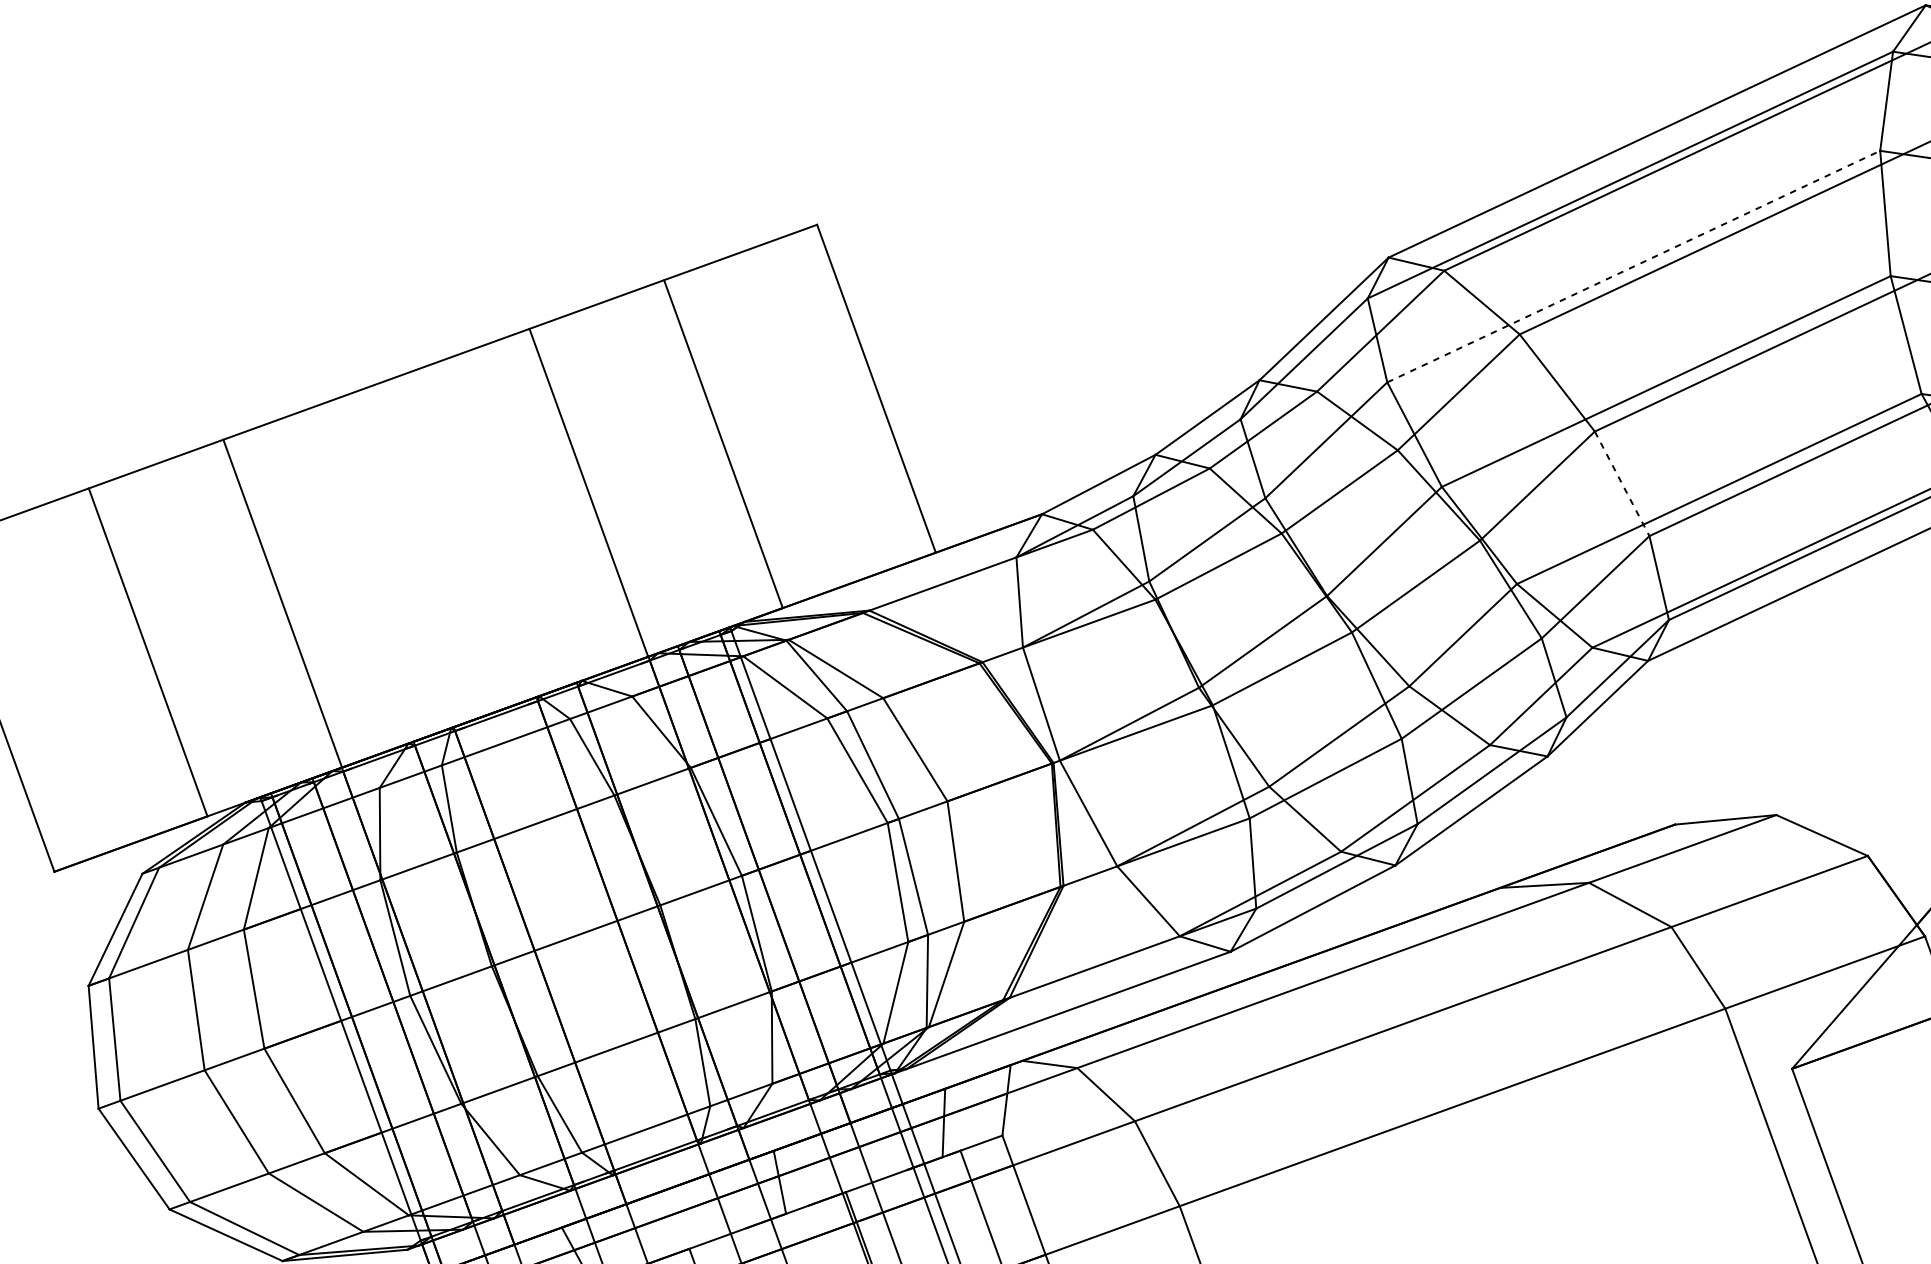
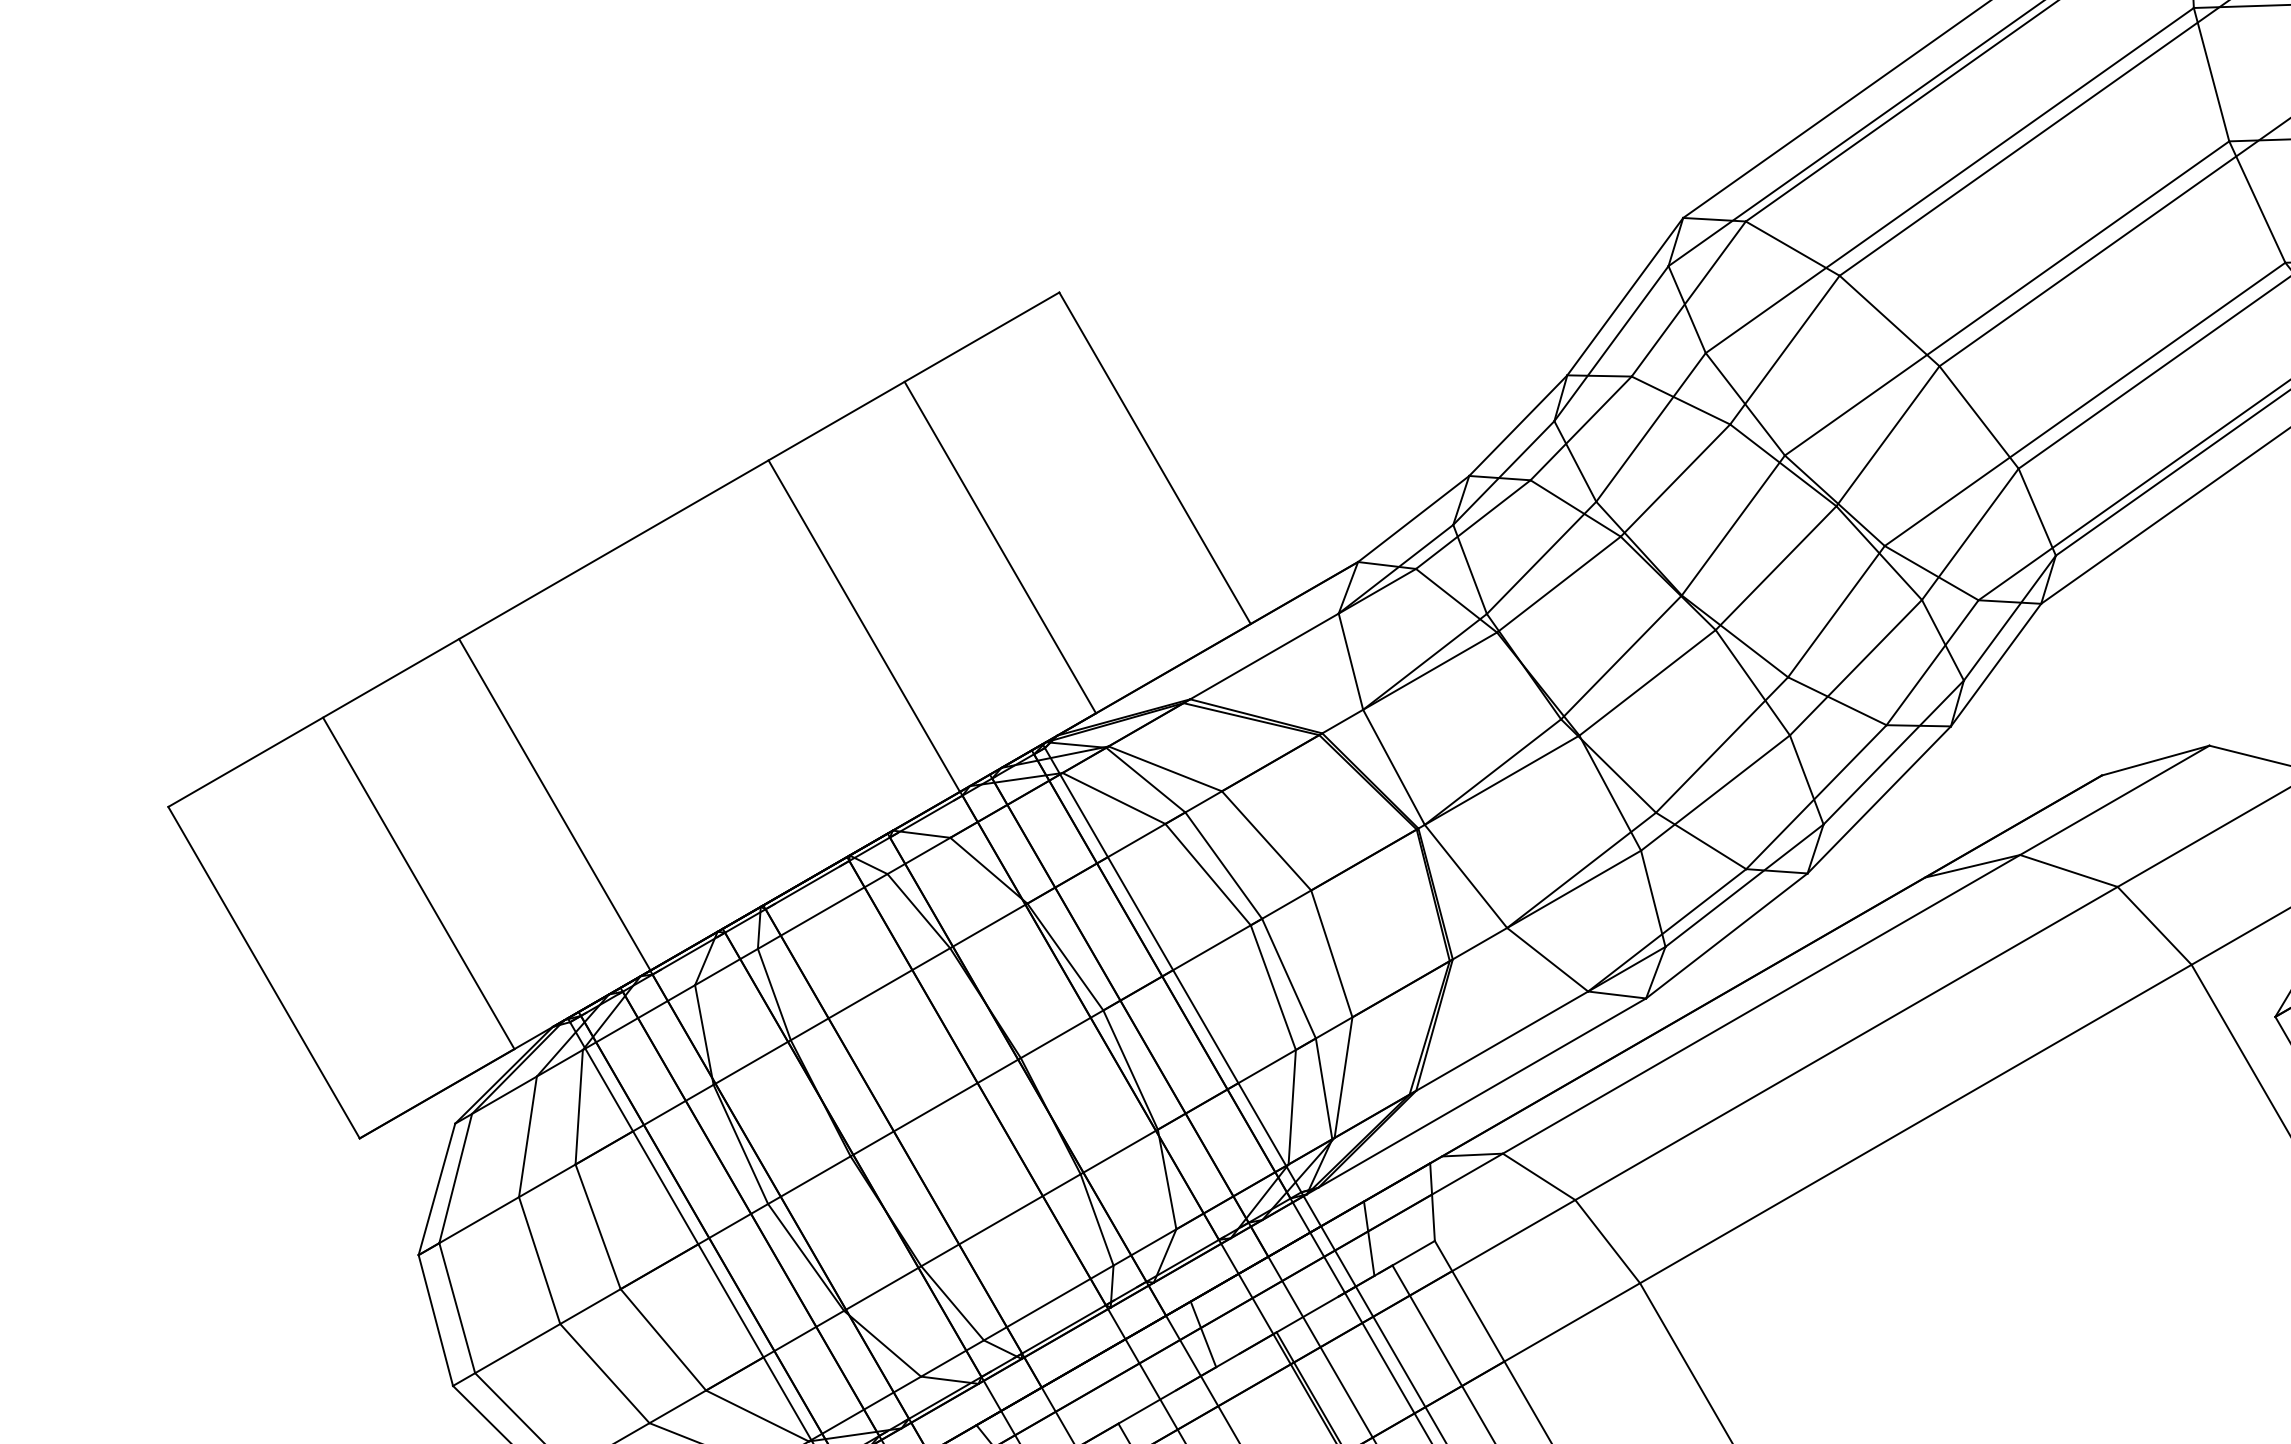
line: (1633, 266) -> (1949, 180), dashed -> solid
line: (1622, 483) -> (1979, 417), dashed -> solid

